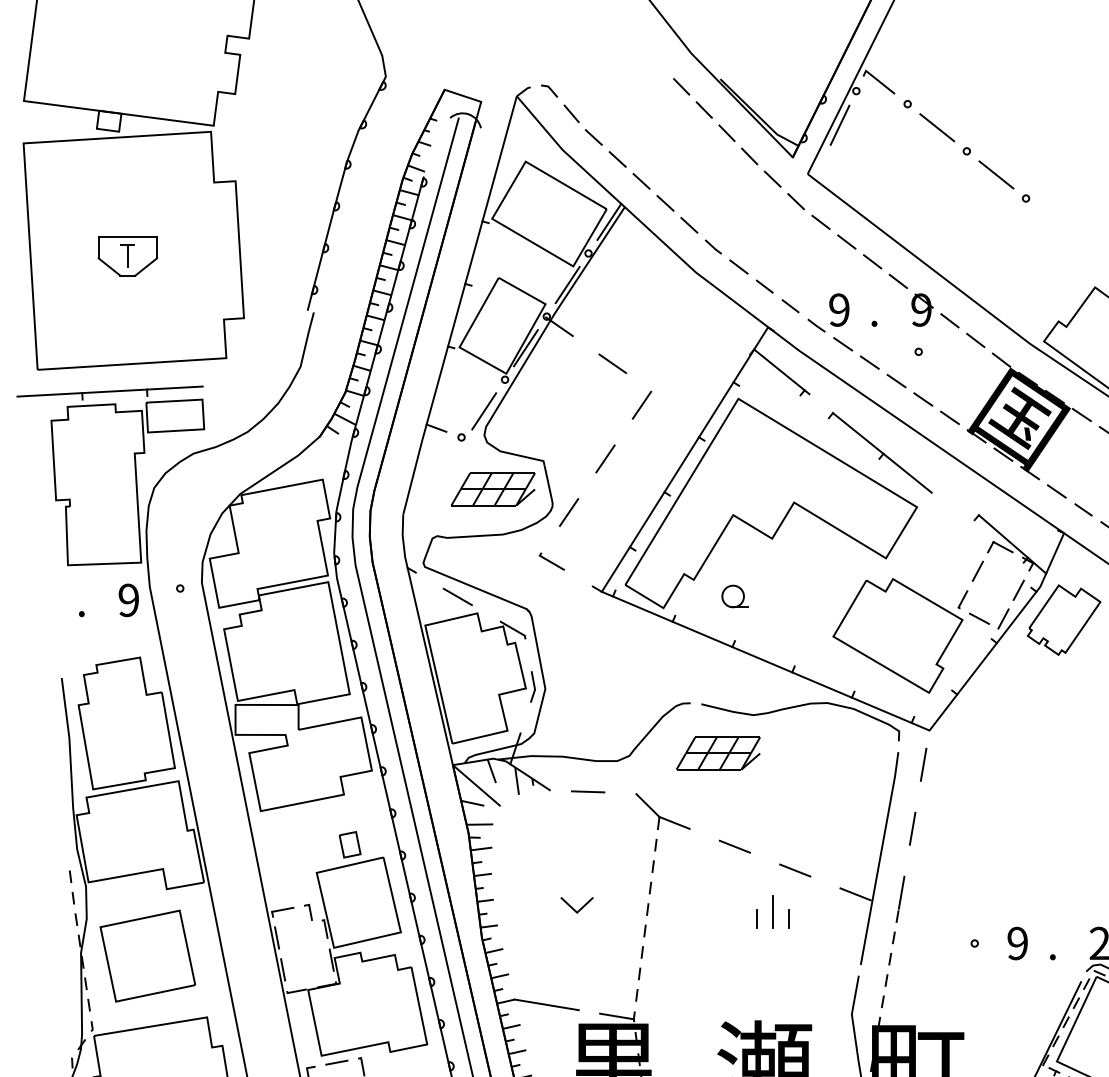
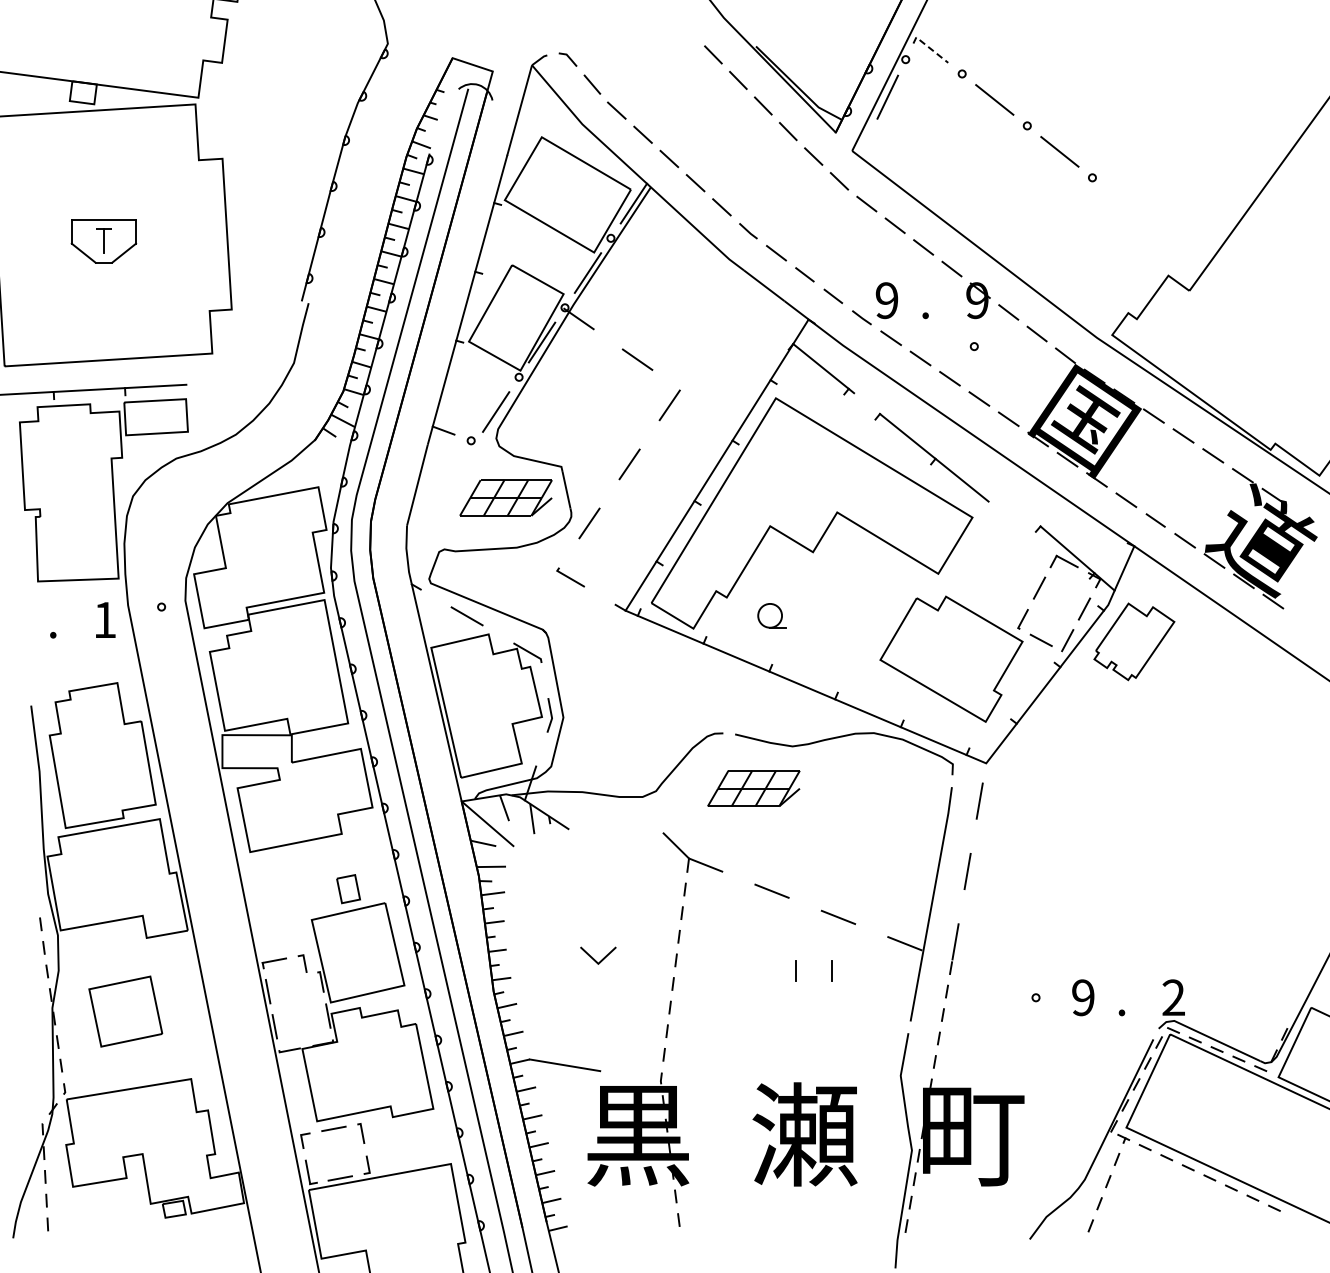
line: (877, 80) -> (929, 47), solid -> dashed
text: (128, 599) -> (104, 619), 9 -> 1
line: (588, 791) -> (610, 830), removed
line: (772, 911) -> (813, 962), removed
part: (147, 955) -> (125, 1011), size x0.7
line: (616, 1016) -> (641, 1078), removed

